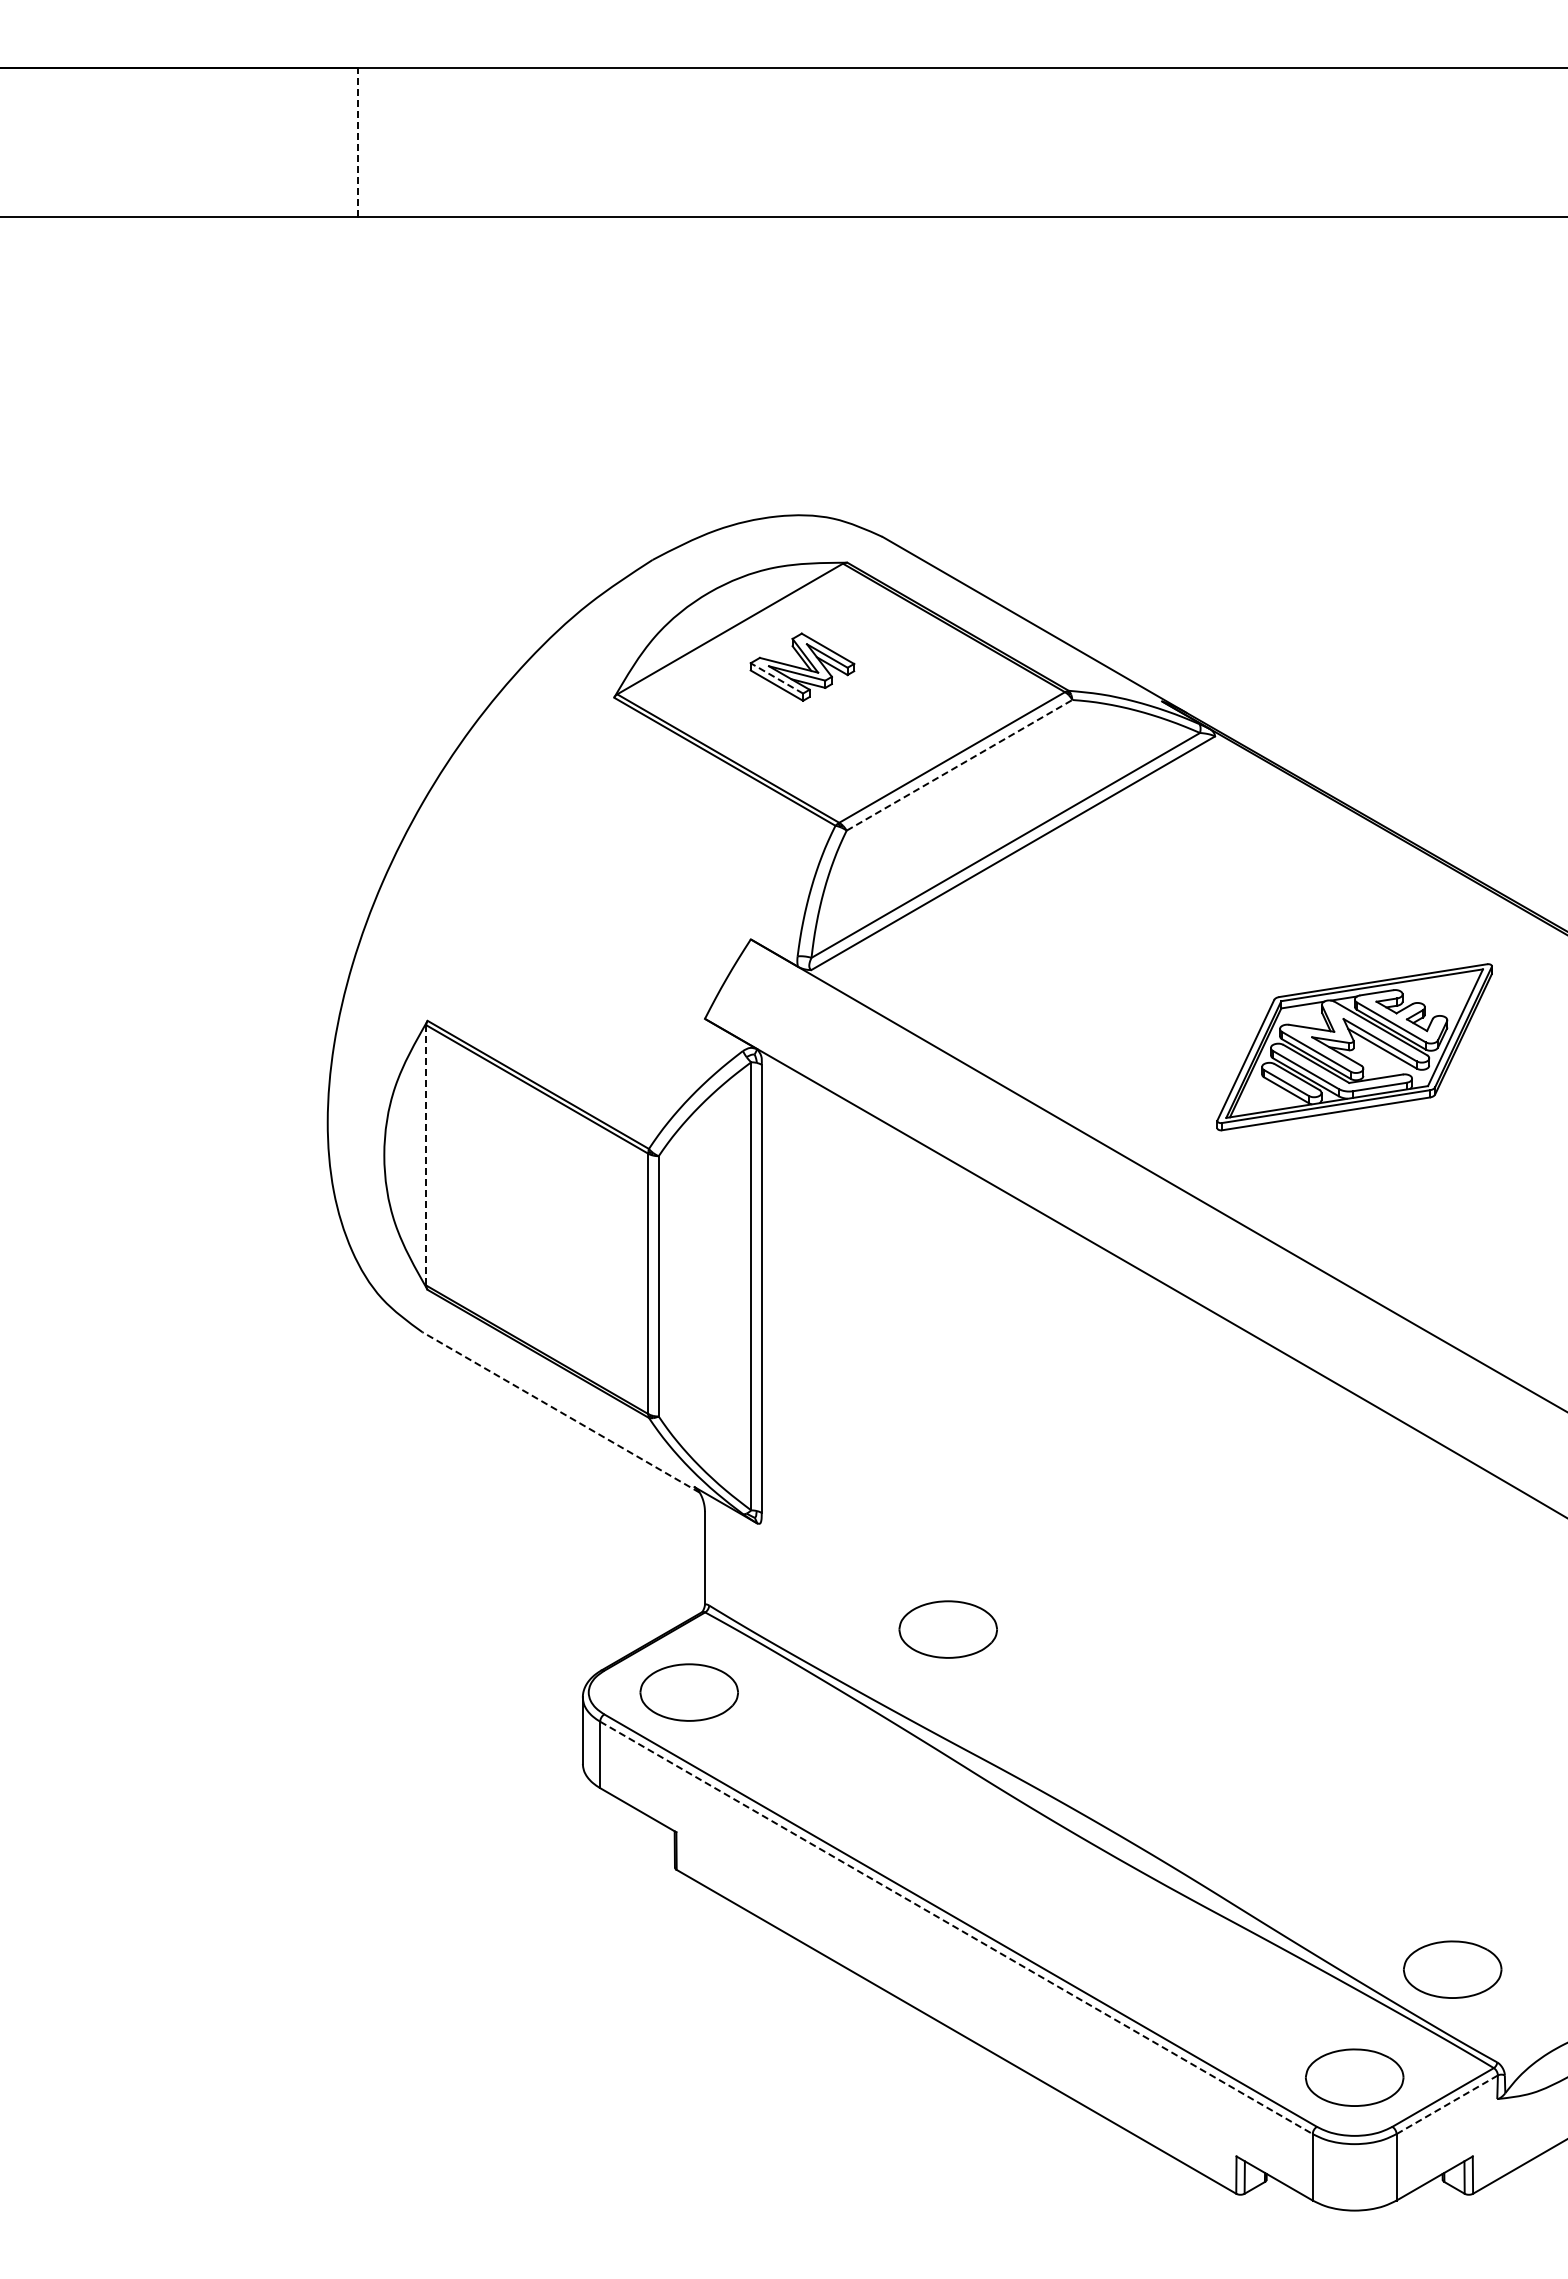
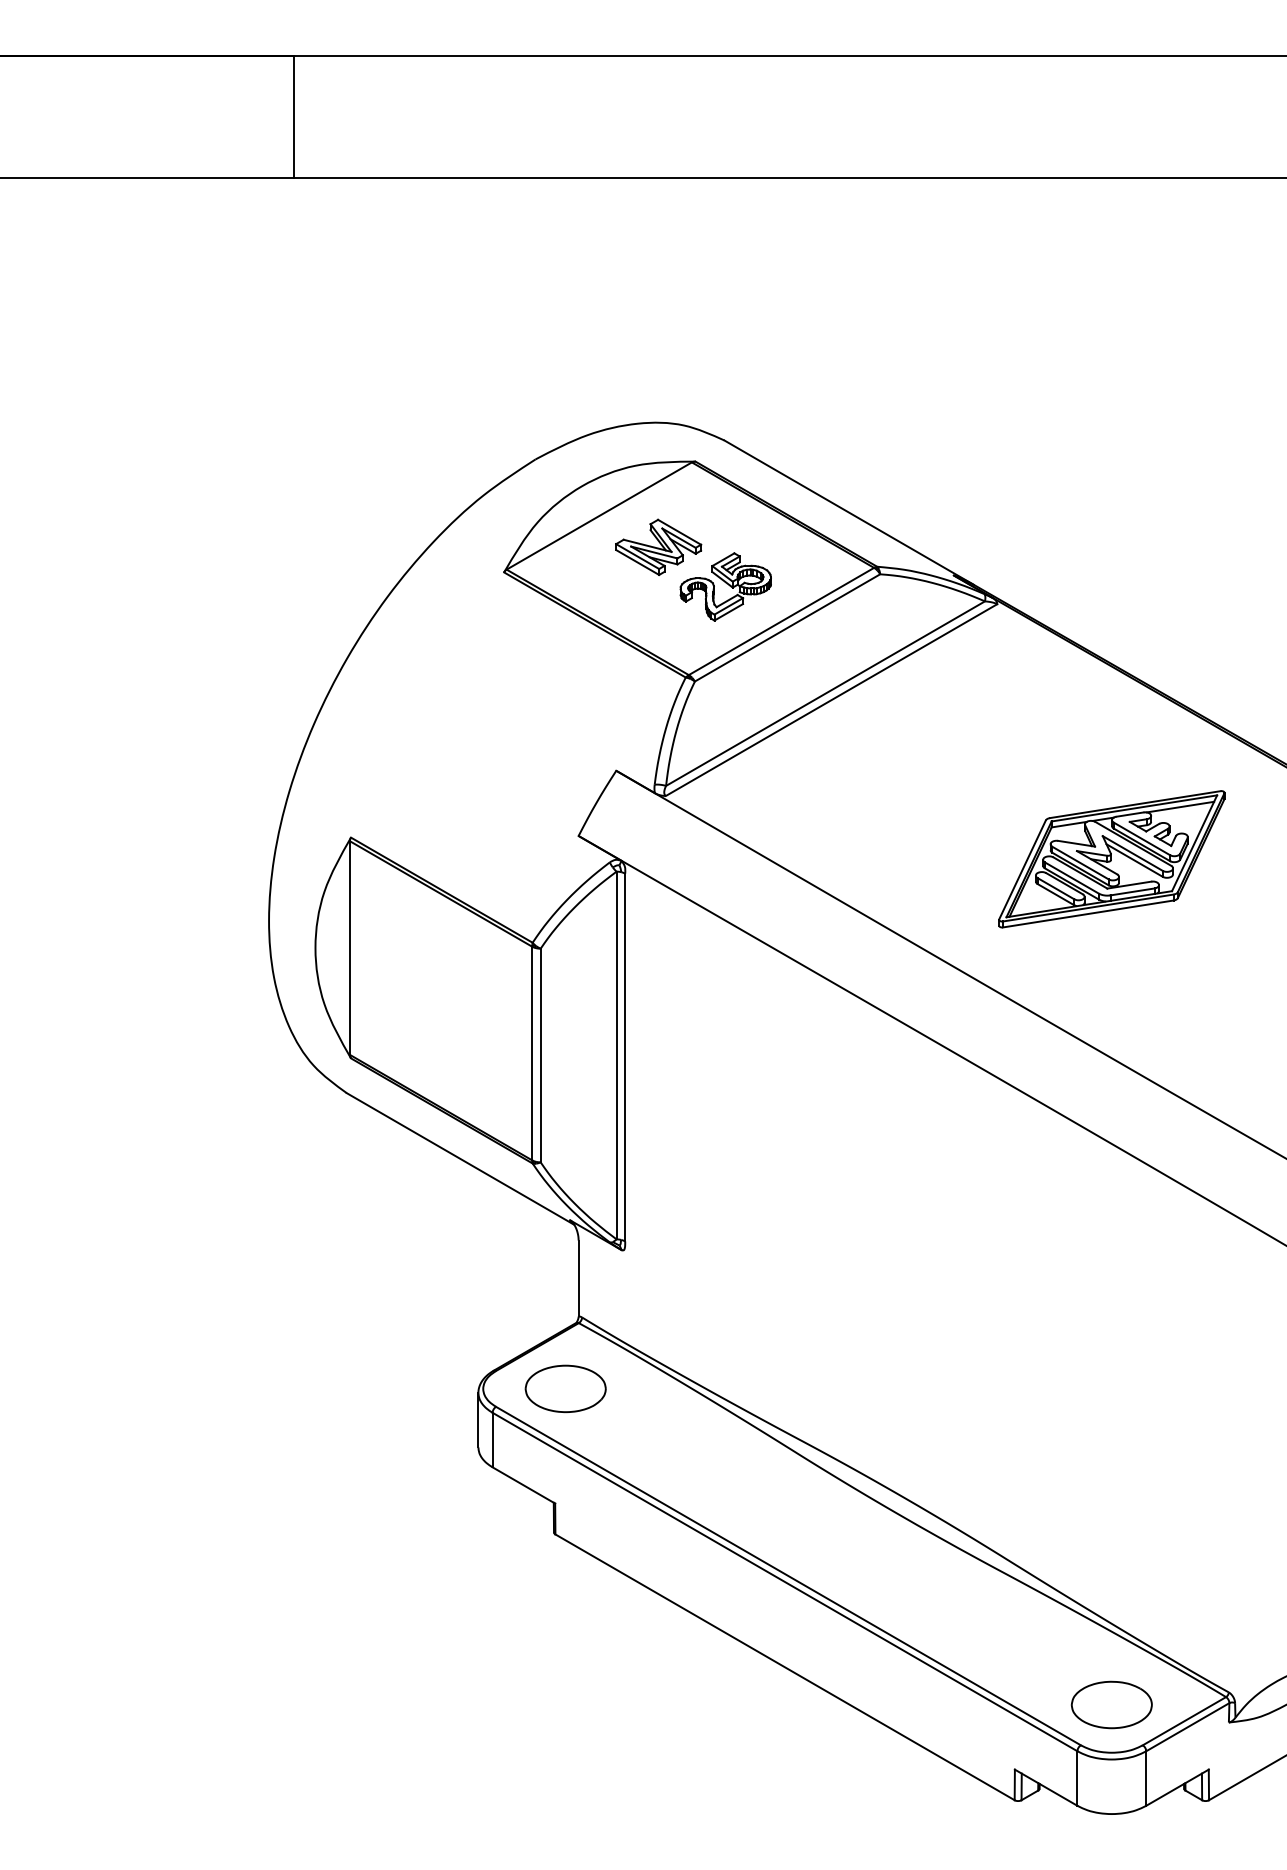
line: (358, 141) -> (294, 115), dashed -> solid
line: (776, 678) -> (637, 556), dashed -> solid
part: (884, 715) -> (725, 587), added
line: (959, 765) -> (787, 628), dashed -> solid
line: (1438, 983) -> (1180, 806), added
line: (426, 1155) -> (350, 948), dashed -> solid
line: (560, 1412) -> (460, 1159), dashed -> solid
part: (947, 1629) -> (777, 1337), removed
line: (956, 1927) -> (785, 1581), dashed -> solid
part: (1452, 1969) -> (1192, 1616), removed
line: (1447, 2104) -> (1188, 1726), dashed -> solid

